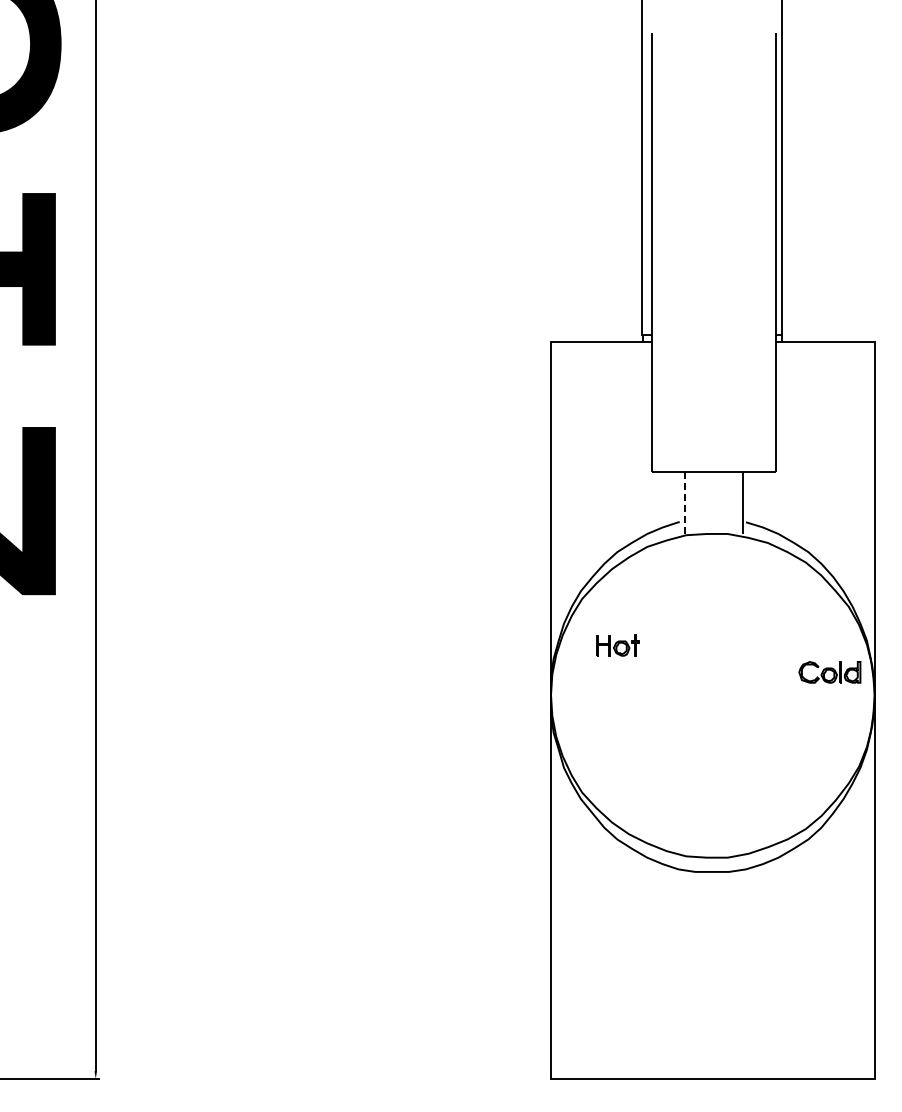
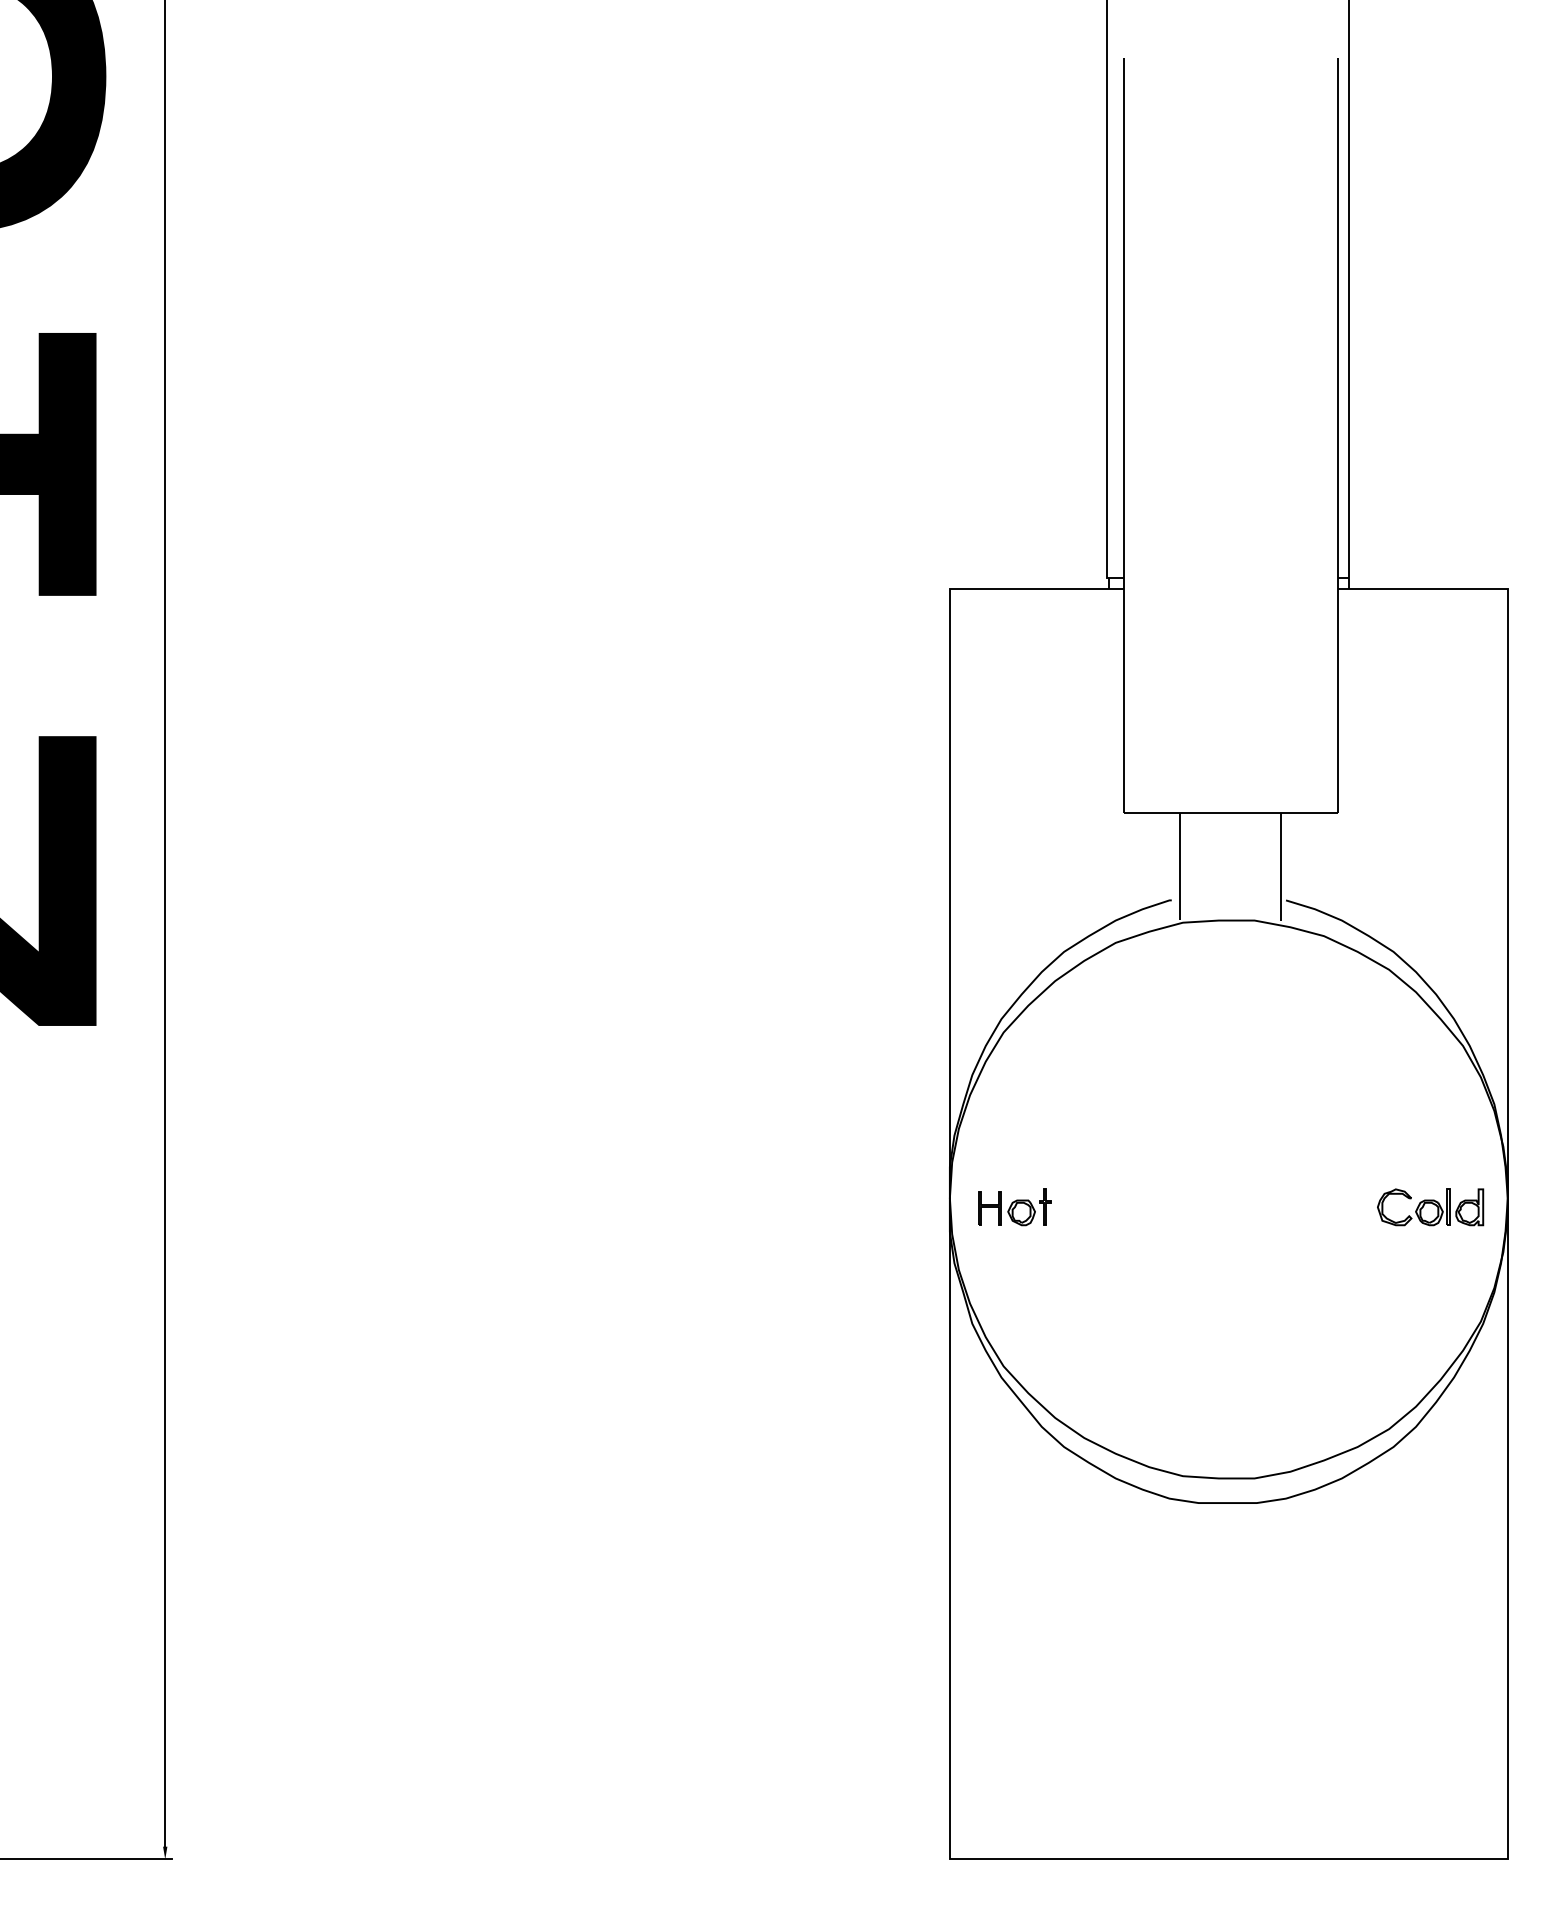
line: (684, 503) -> (1179, 868), dashed -> solid
part: (617, 645) -> (1014, 1207), moved
part: (829, 672) -> (1429, 1207), moved

